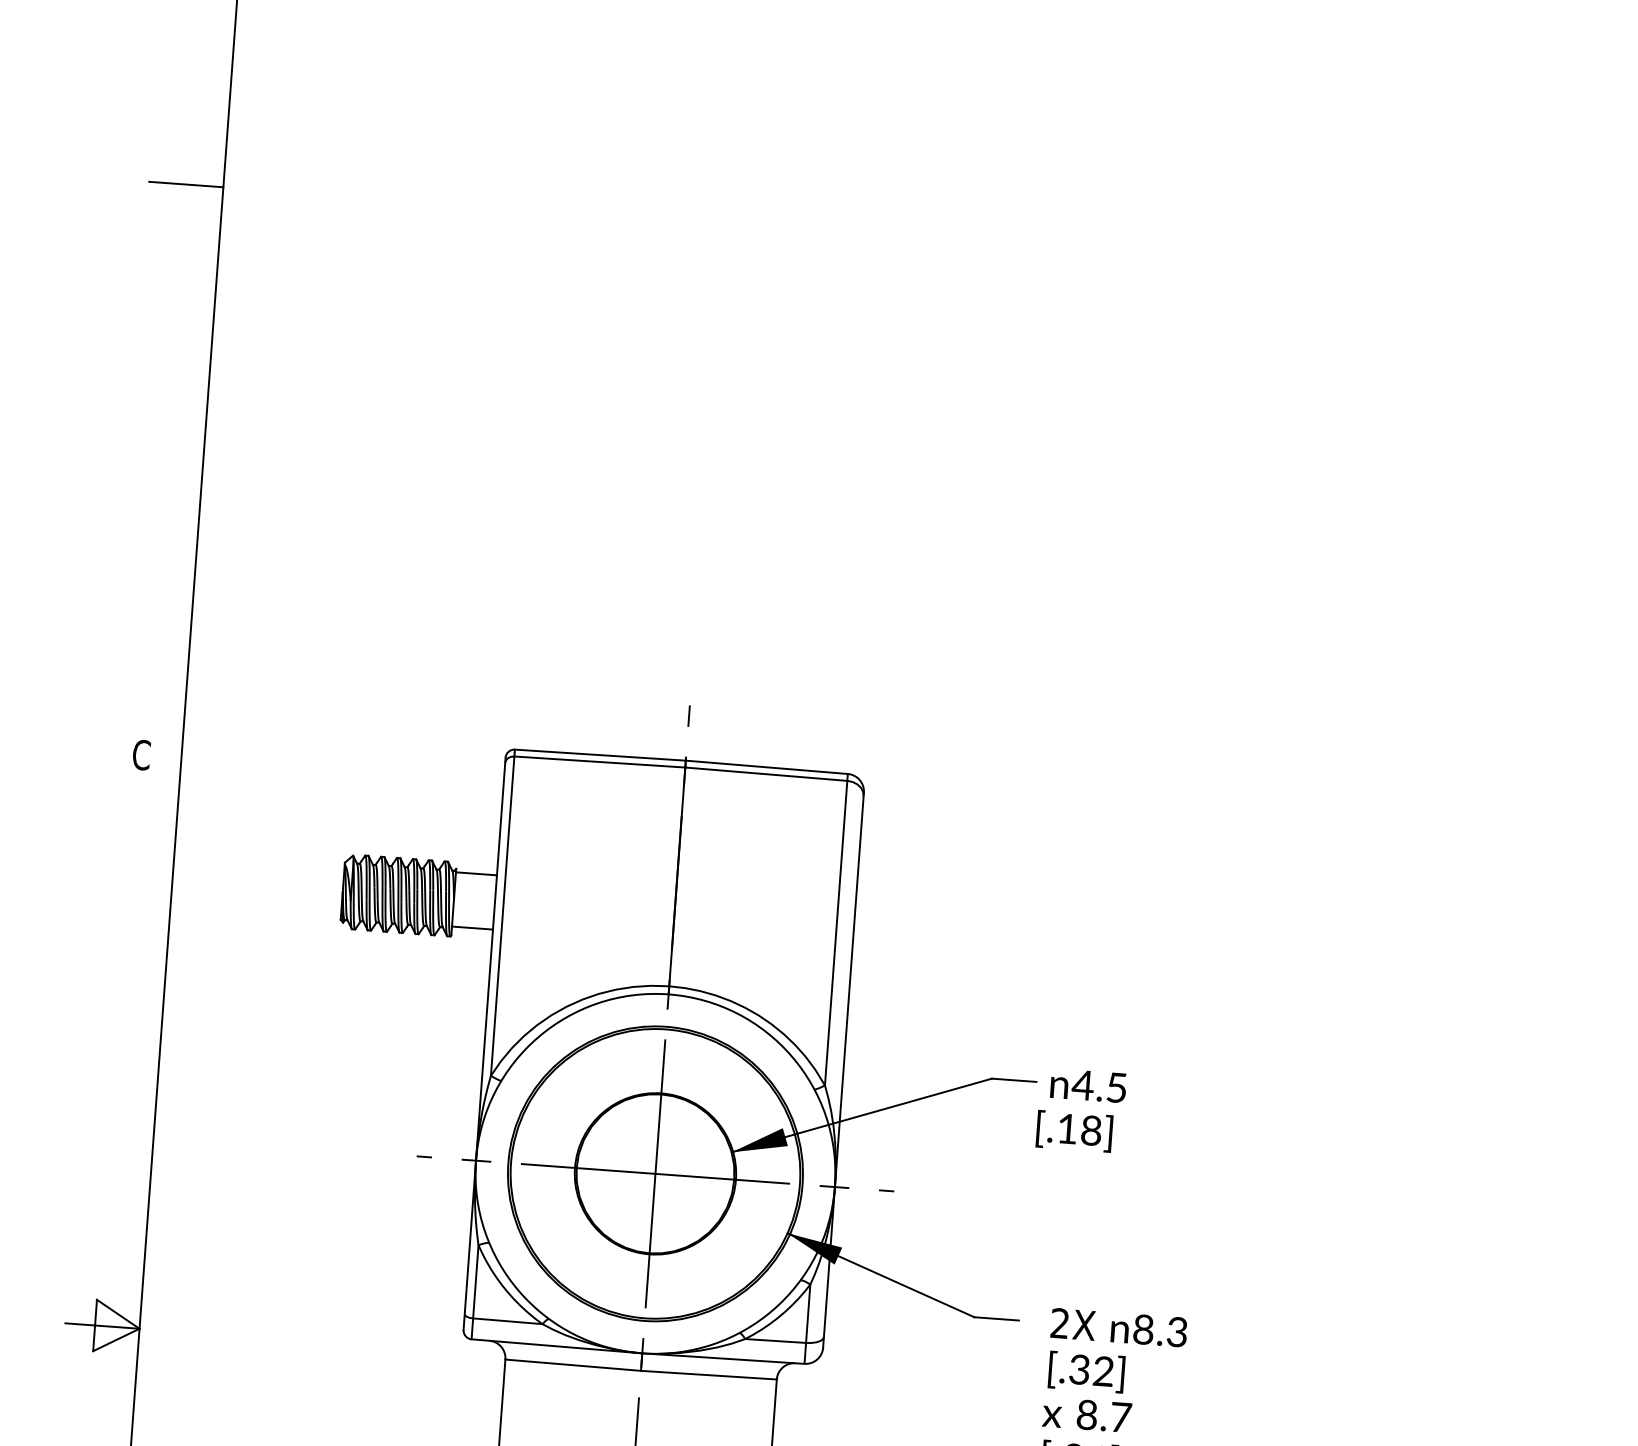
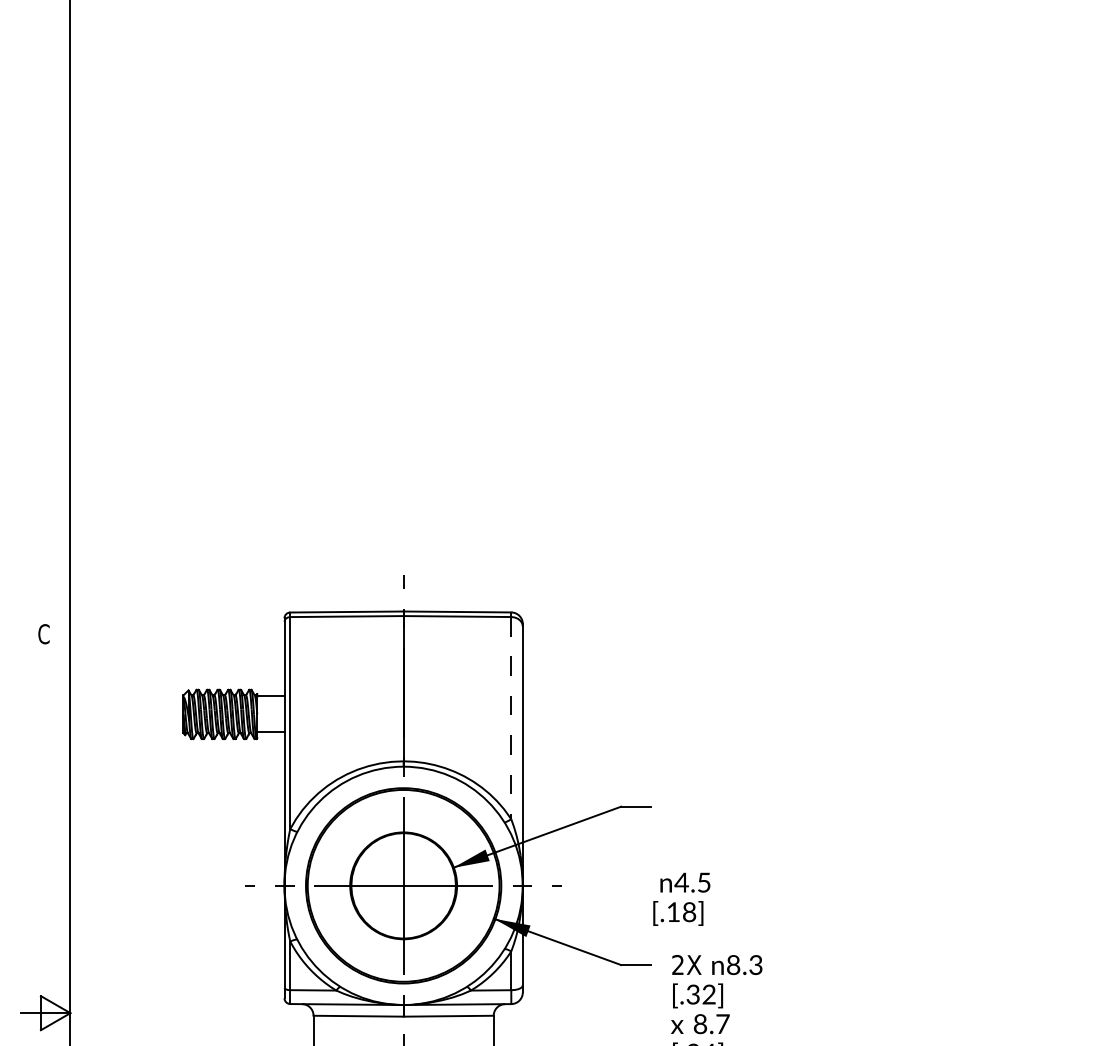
line: (185, 184) -> (45, 255), removed
line: (836, 933) -> (511, 718), solid -> dashed
text: (1080, 1109) -> (681, 898), moved

